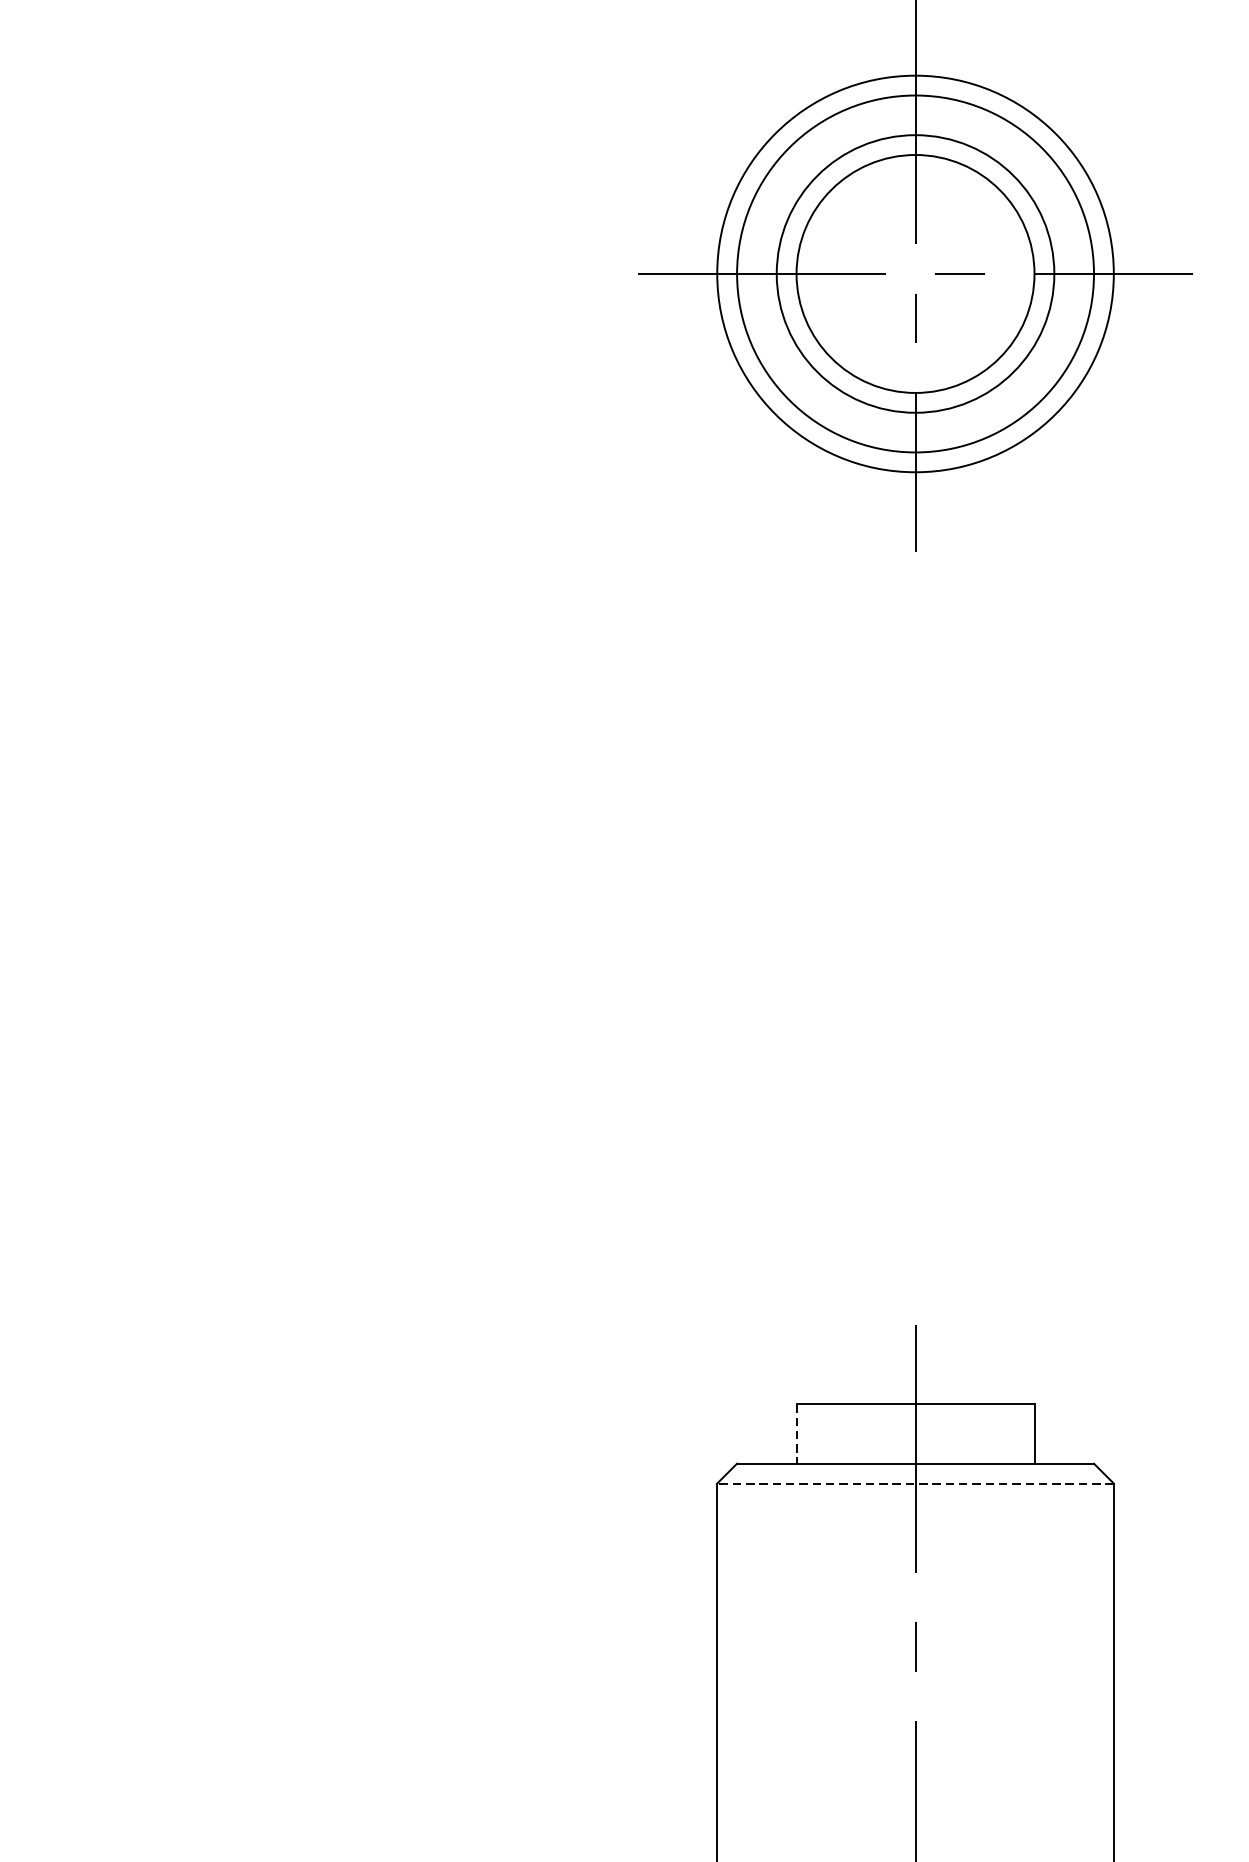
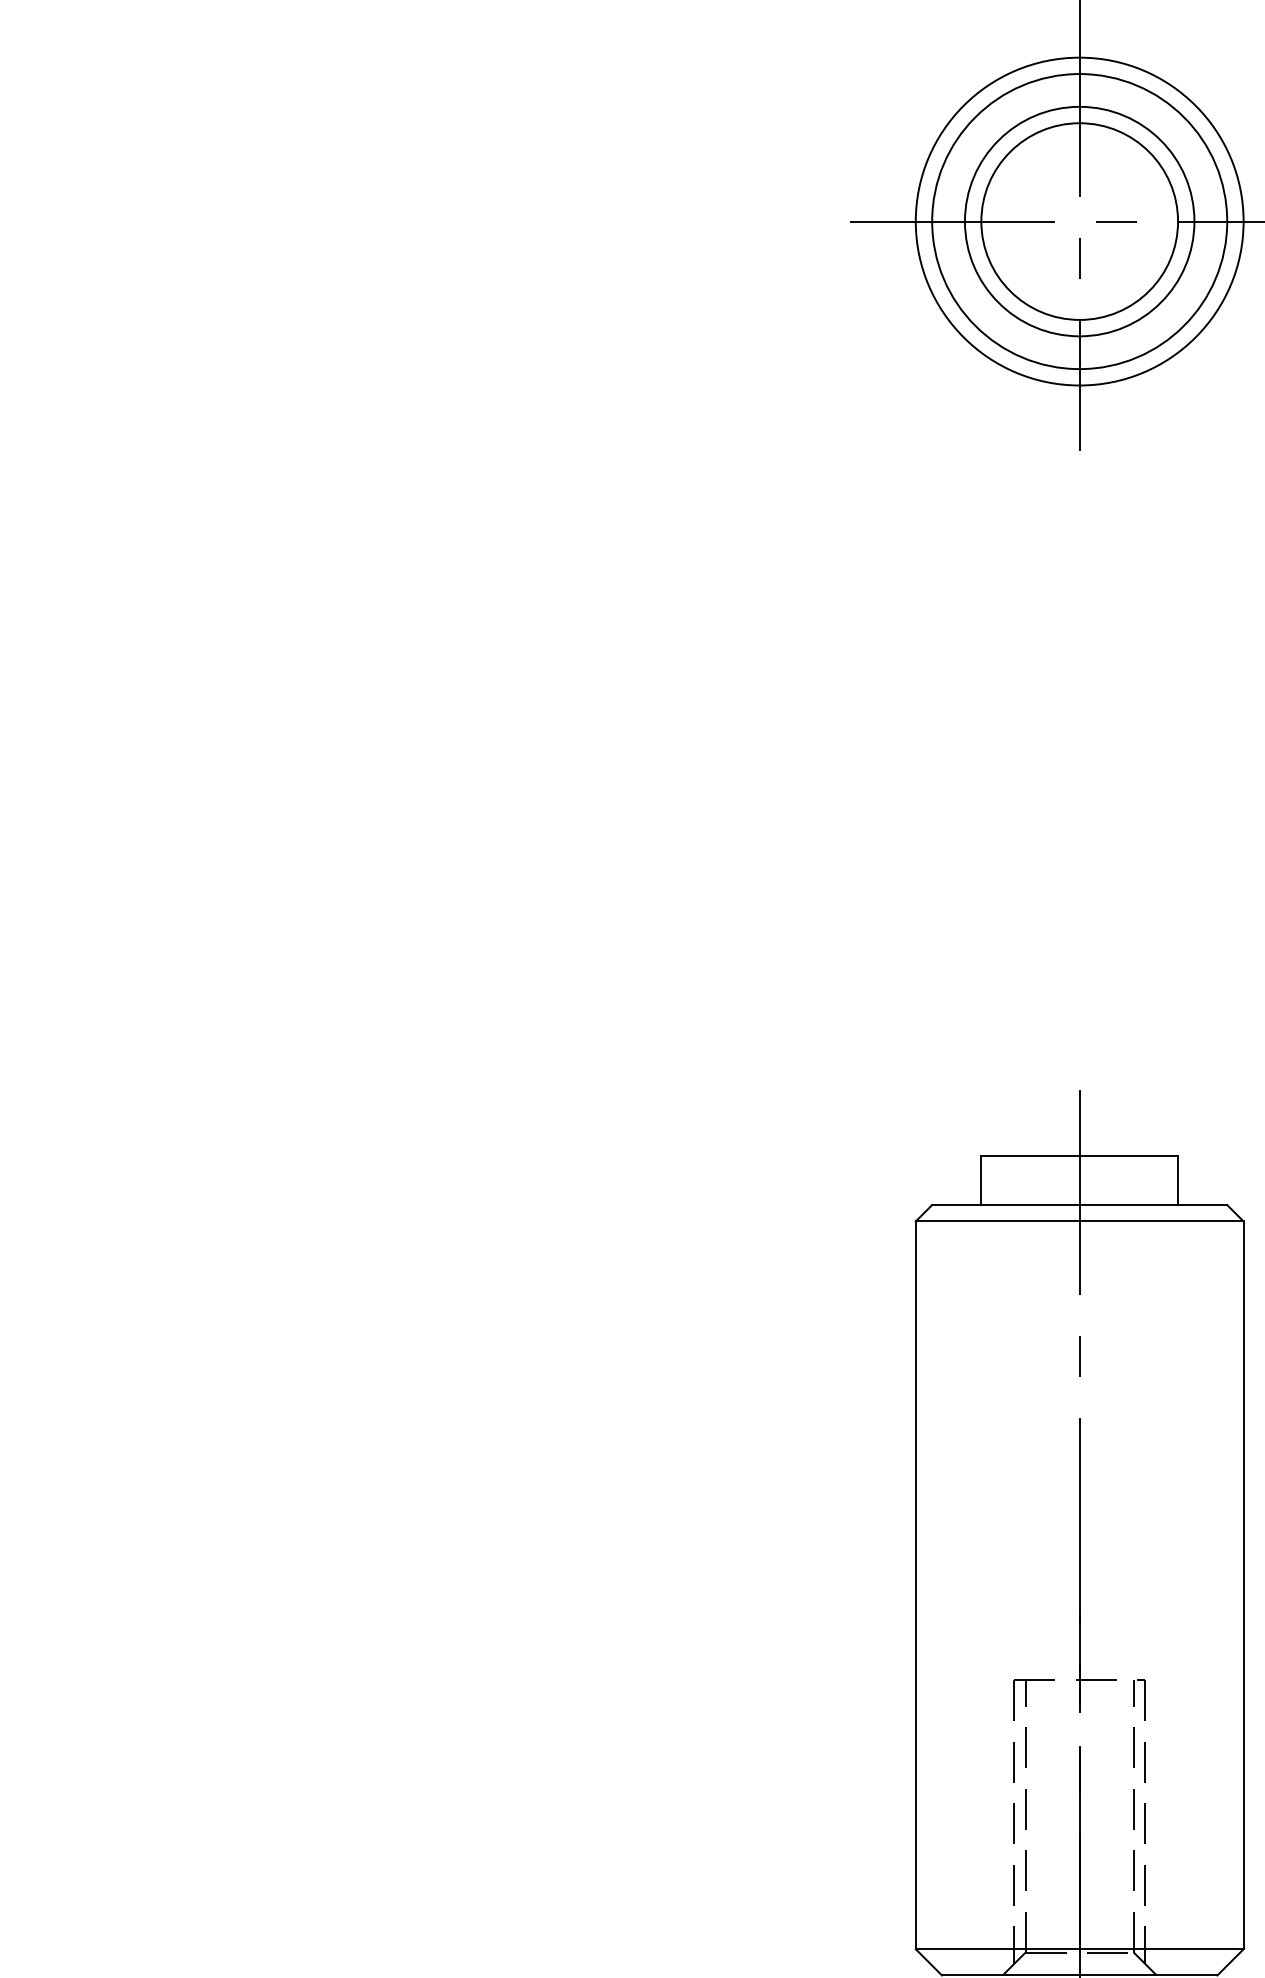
line: (796, 1433) -> (981, 1180), dashed -> solid
line: (915, 1483) -> (1079, 1221), dashed -> solid

